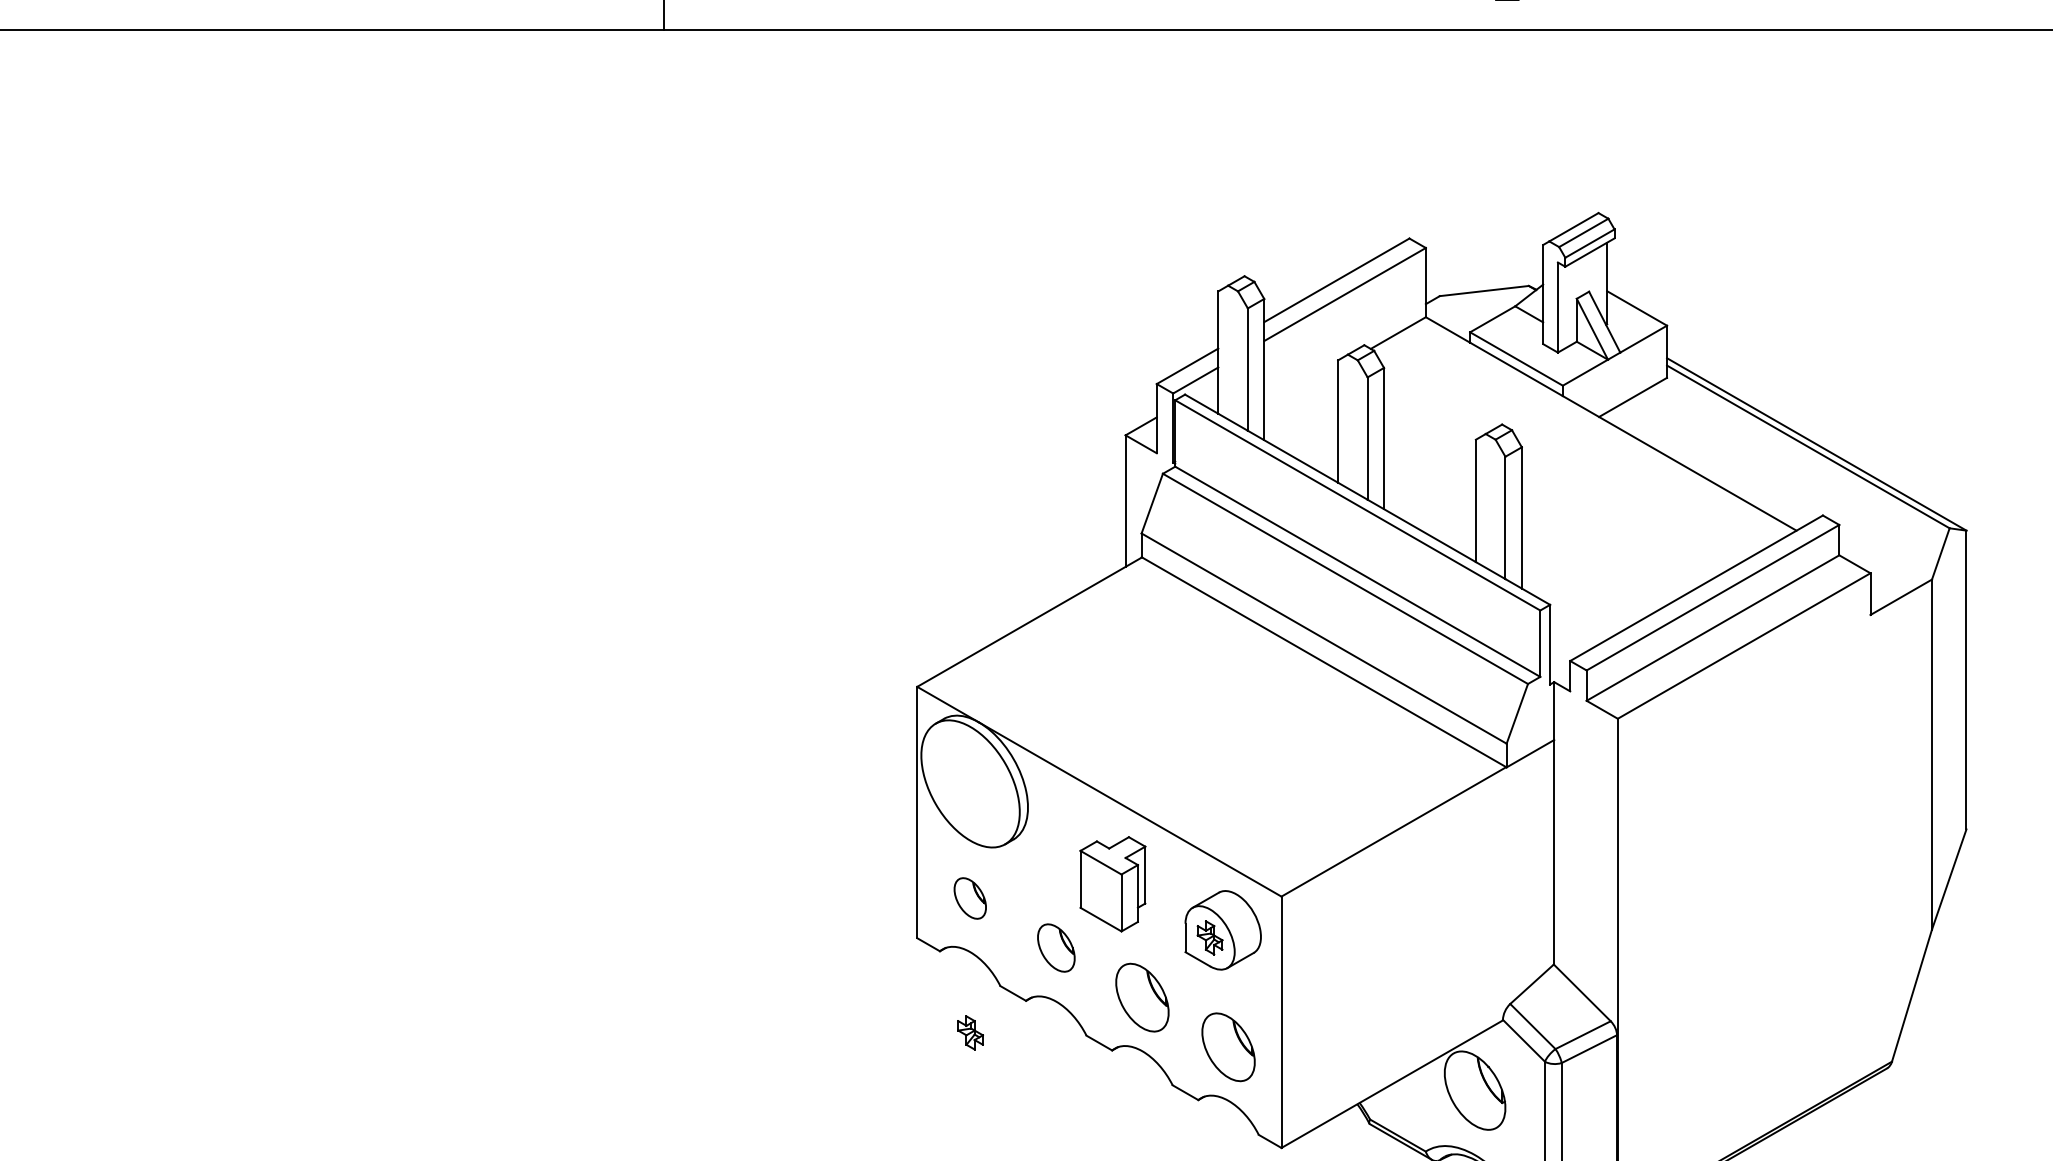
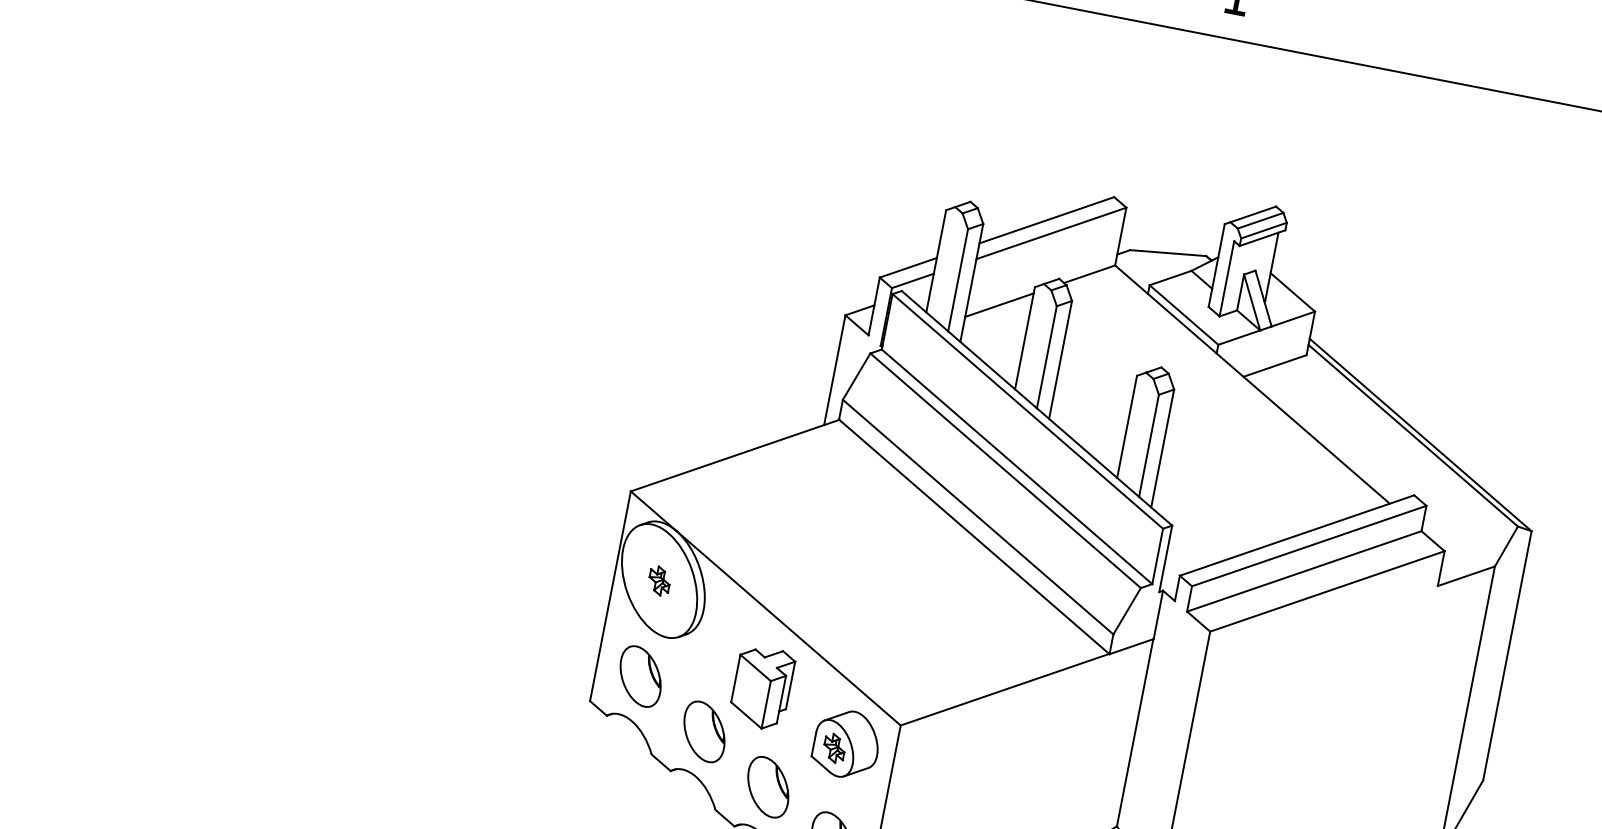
line: (1301, 388) -> (999, 304), added
part: (970, 898) -> (640, 676), size x1.67
part: (1056, 947) -> (704, 731), size x1.43
part: (970, 1032) -> (659, 580), moved

